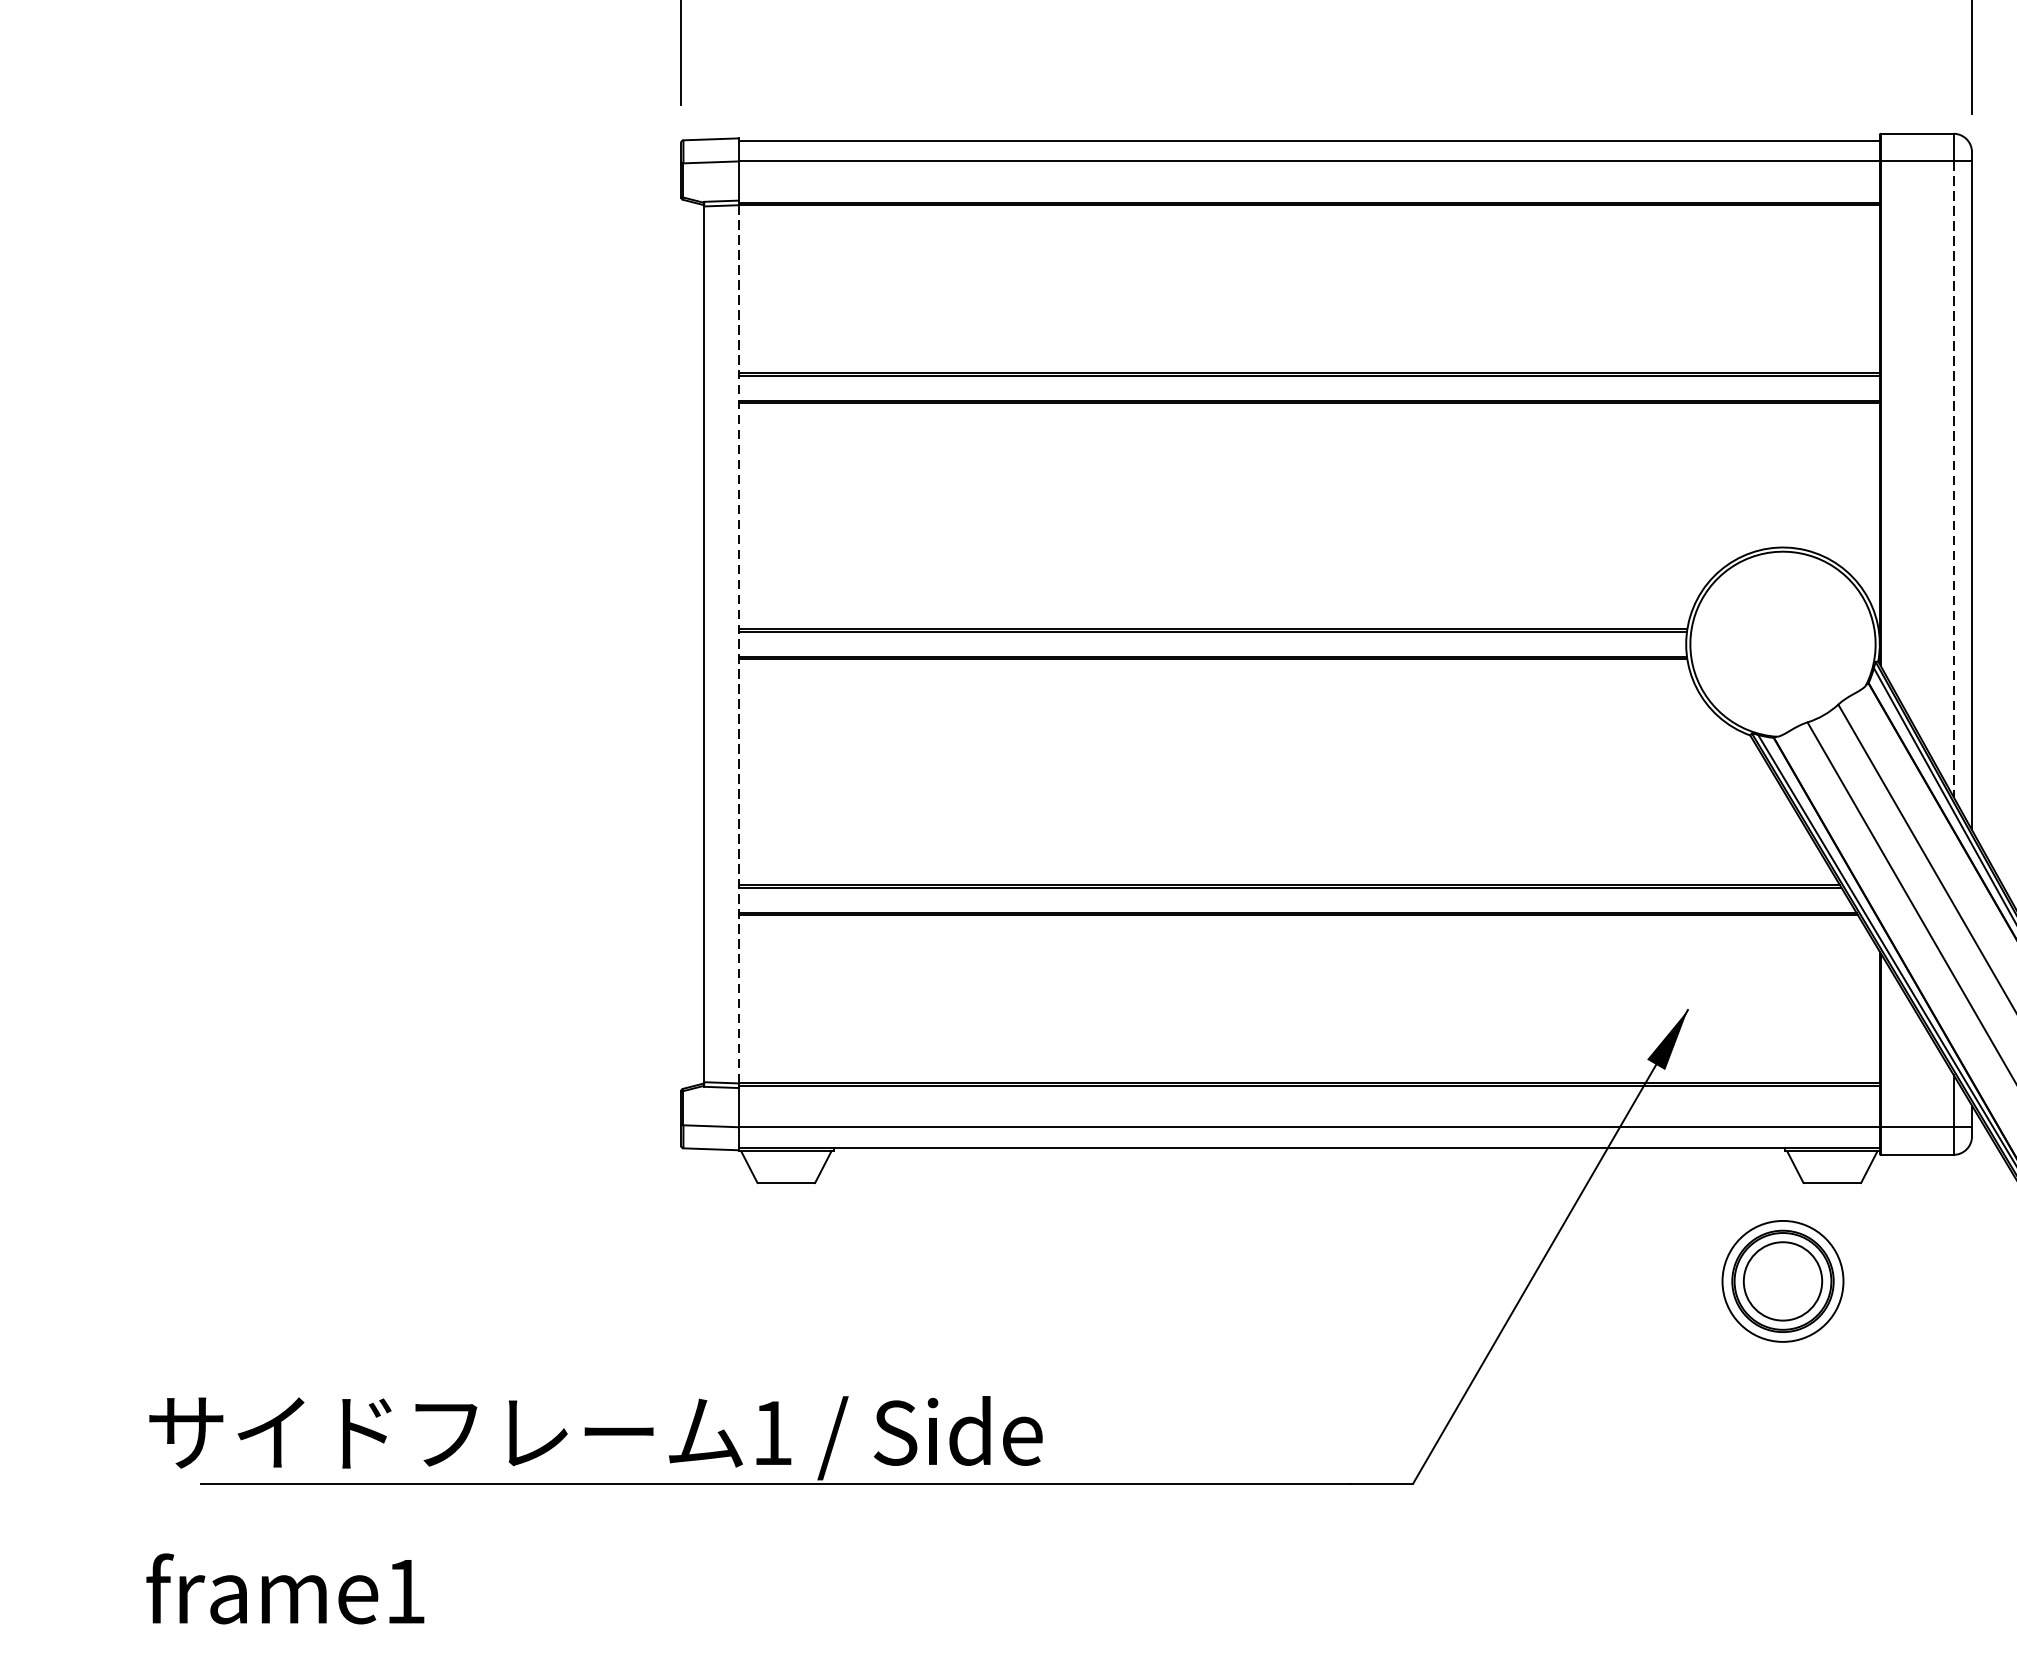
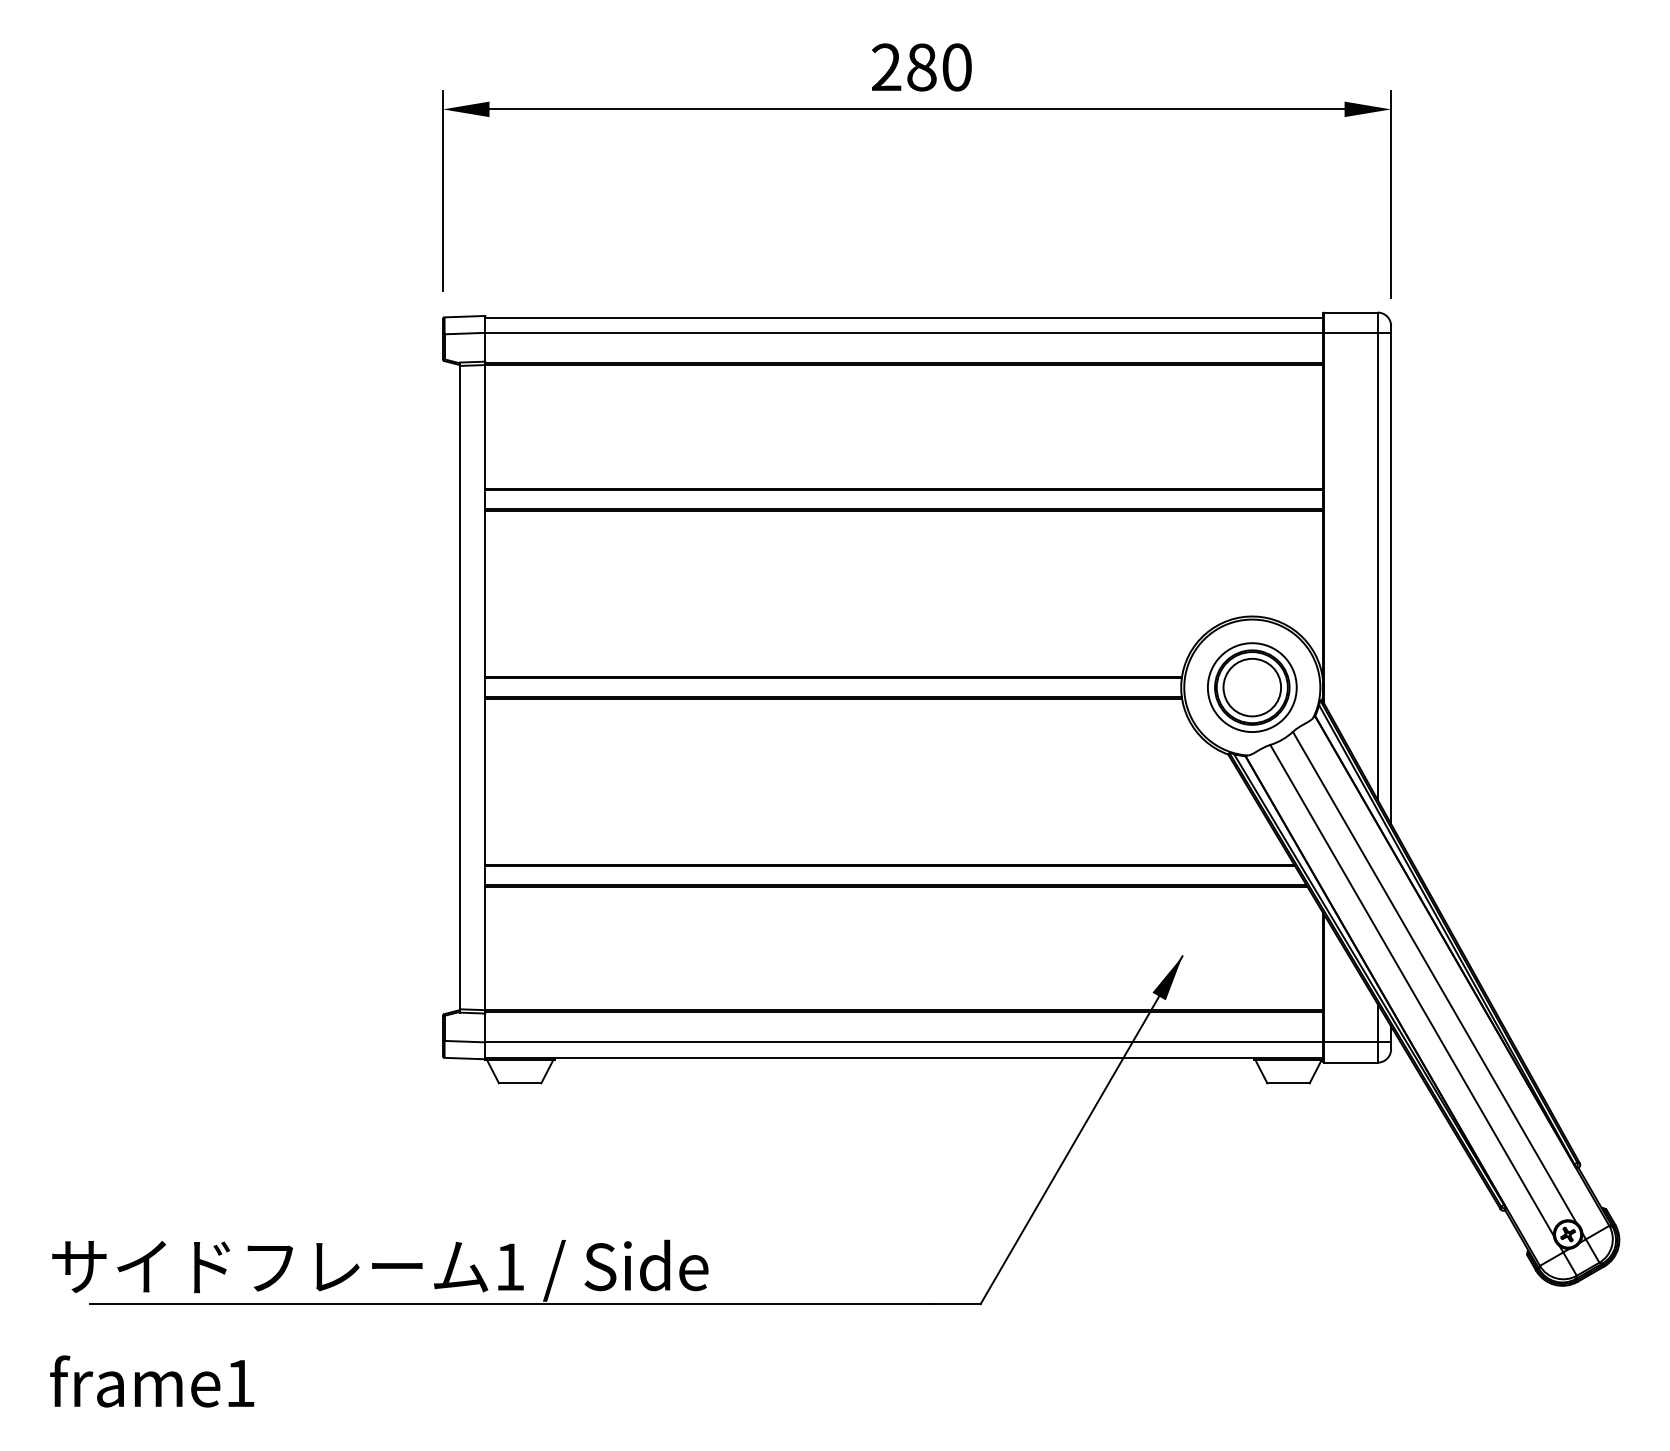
line: (1953, 479) -> (1377, 566), dashed -> solid
line: (739, 644) -> (485, 687), dashed -> solid
part: (1783, 1281) -> (1252, 687), moved

